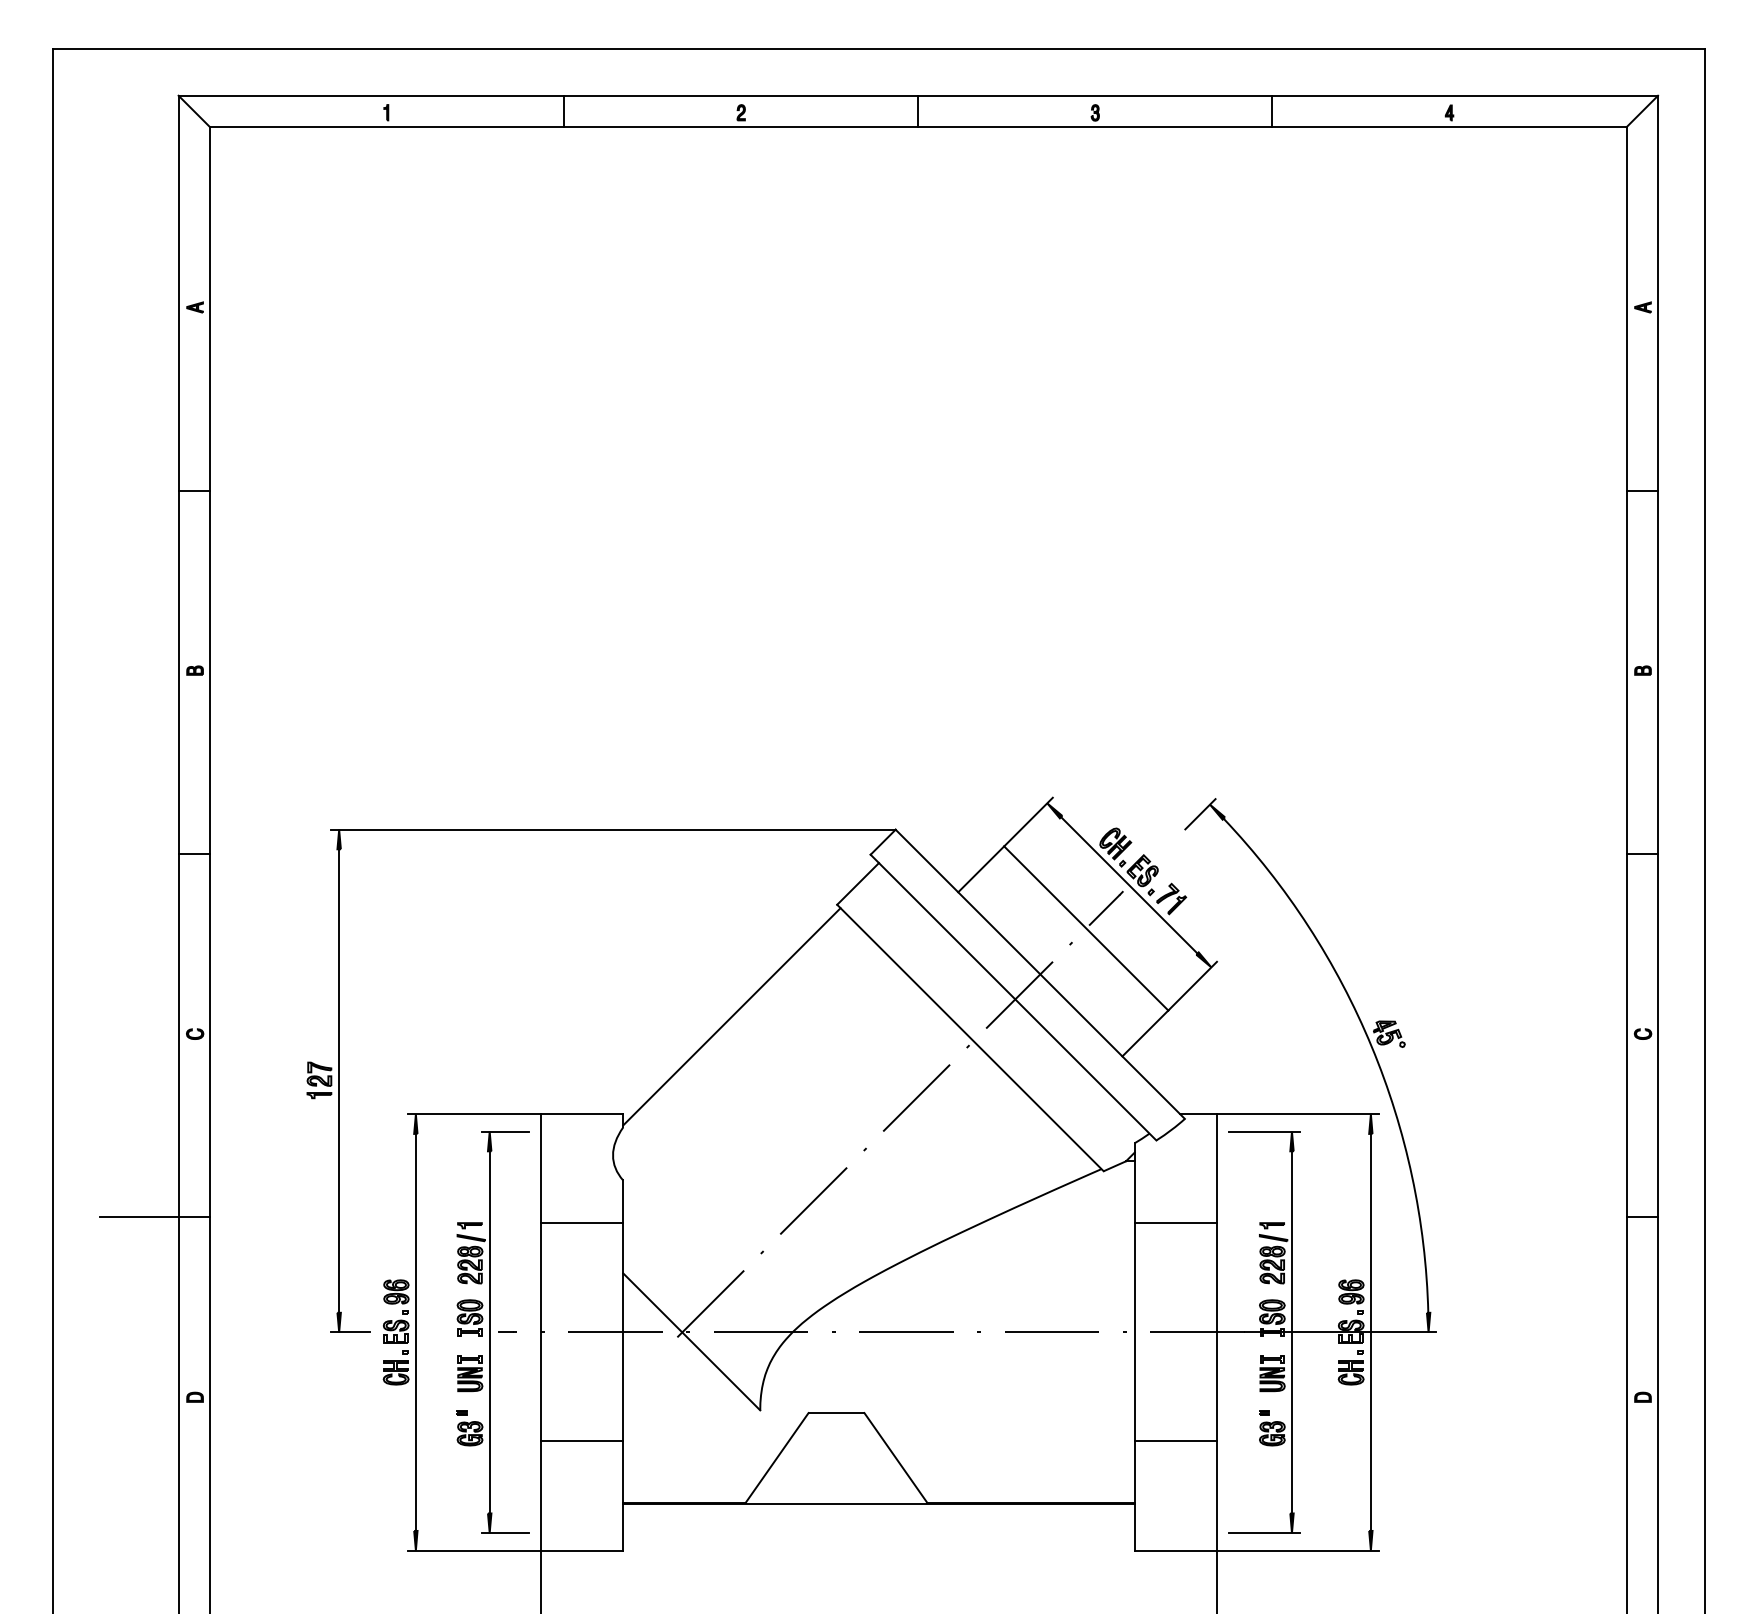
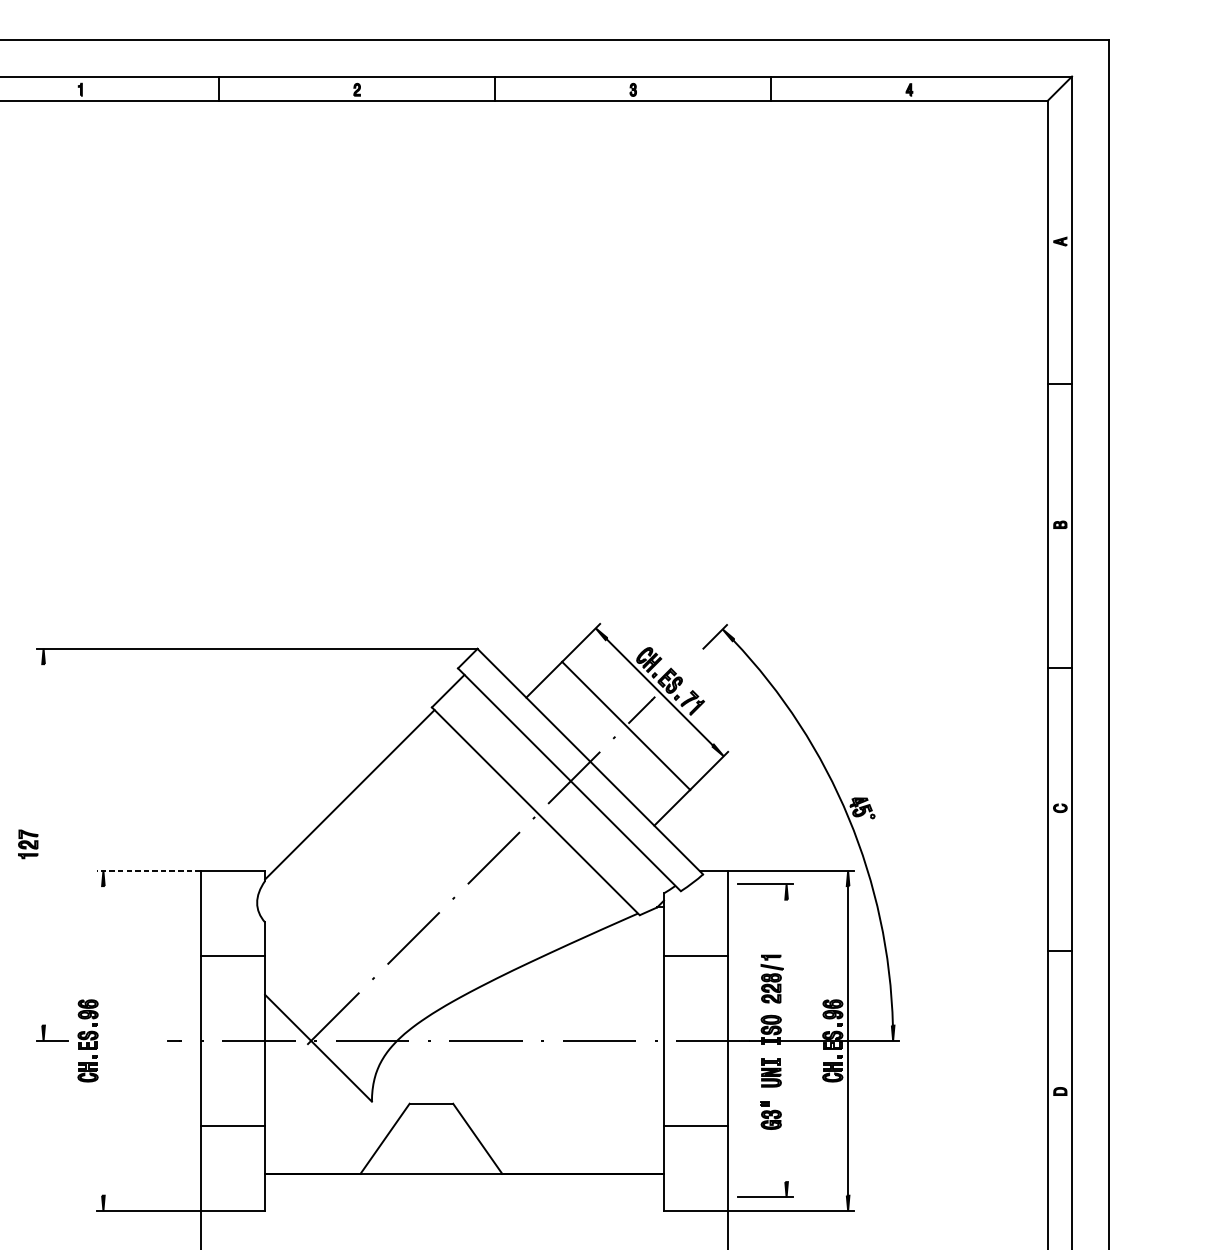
line: (339, 1080) -> (43, 844), removed
line: (473, 1114) -> (148, 870), solid -> dashed
line: (415, 1331) -> (103, 1040), removed
part: (492, 1332) -> (163, 1040), removed
line: (1291, 1332) -> (786, 1040), removed

